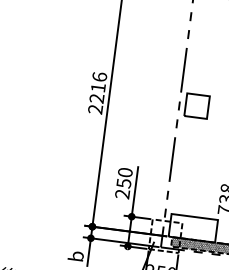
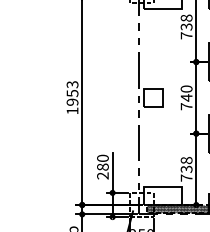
text: (97, 92) -> (72, 97), 2216 -> 1953
text: (123, 182) -> (102, 166), 250 -> 280

